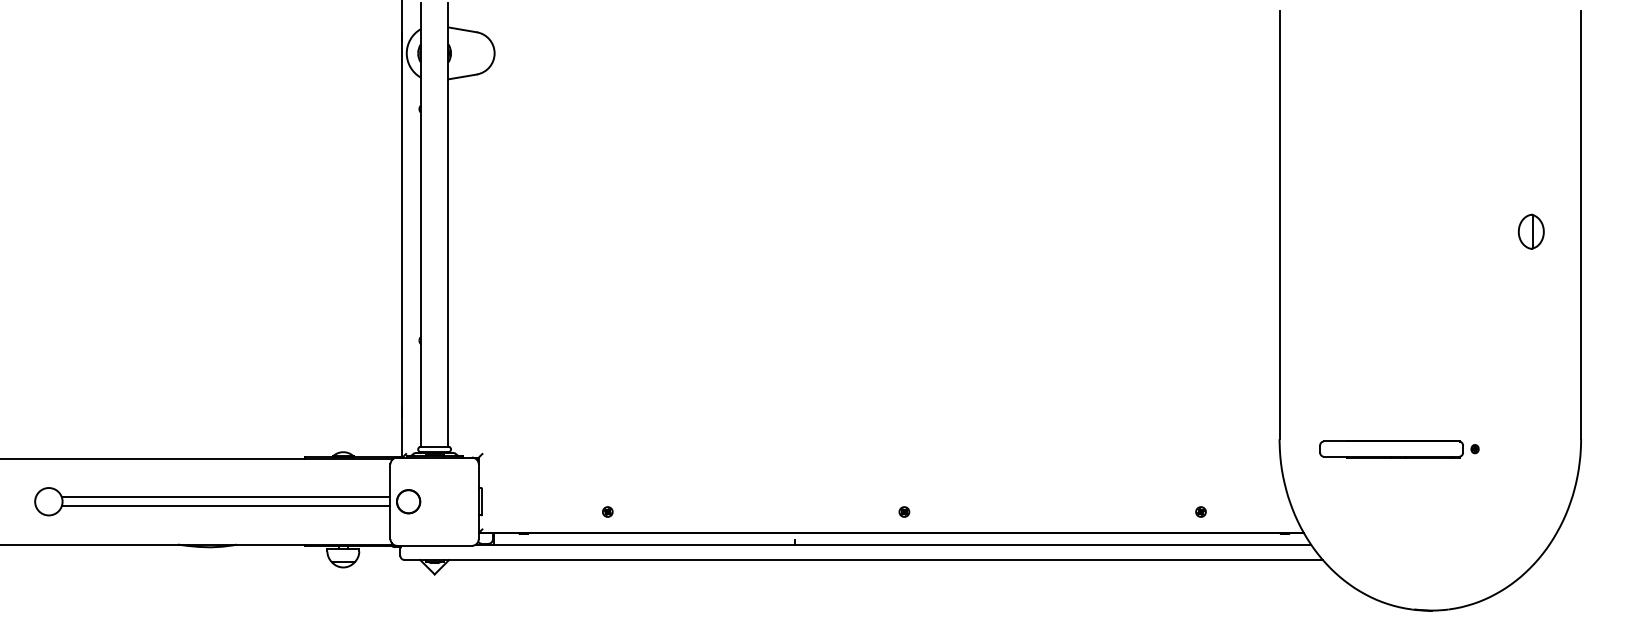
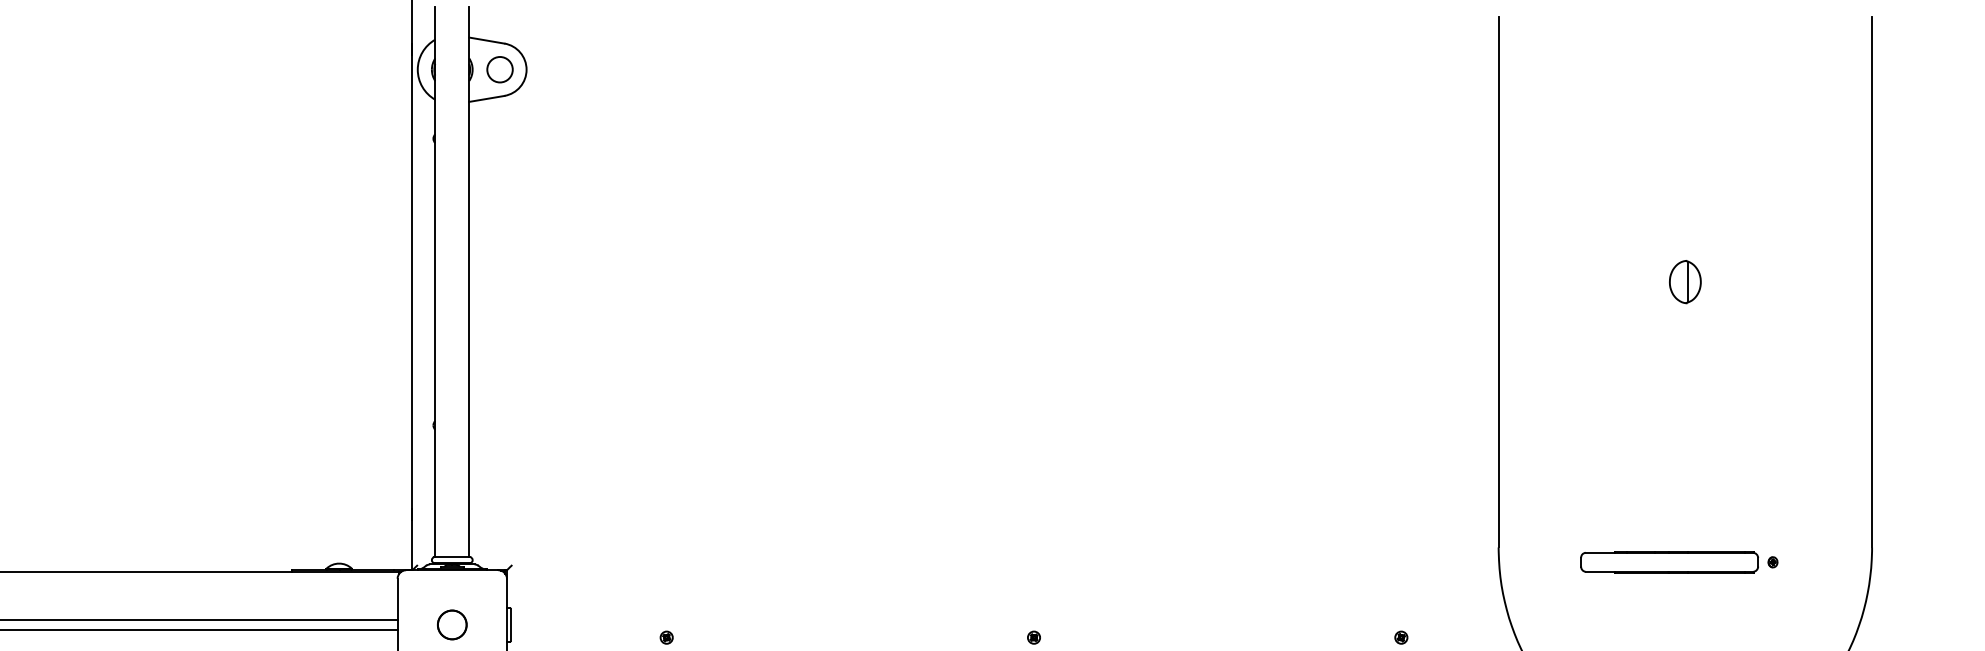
circle: (473, 53) -> (500, 69), added
part: (1530, 231) -> (1684, 281), moved
part: (1399, 449) -> (1679, 562), moved
circle: (408, 501) -> (452, 624), moved

